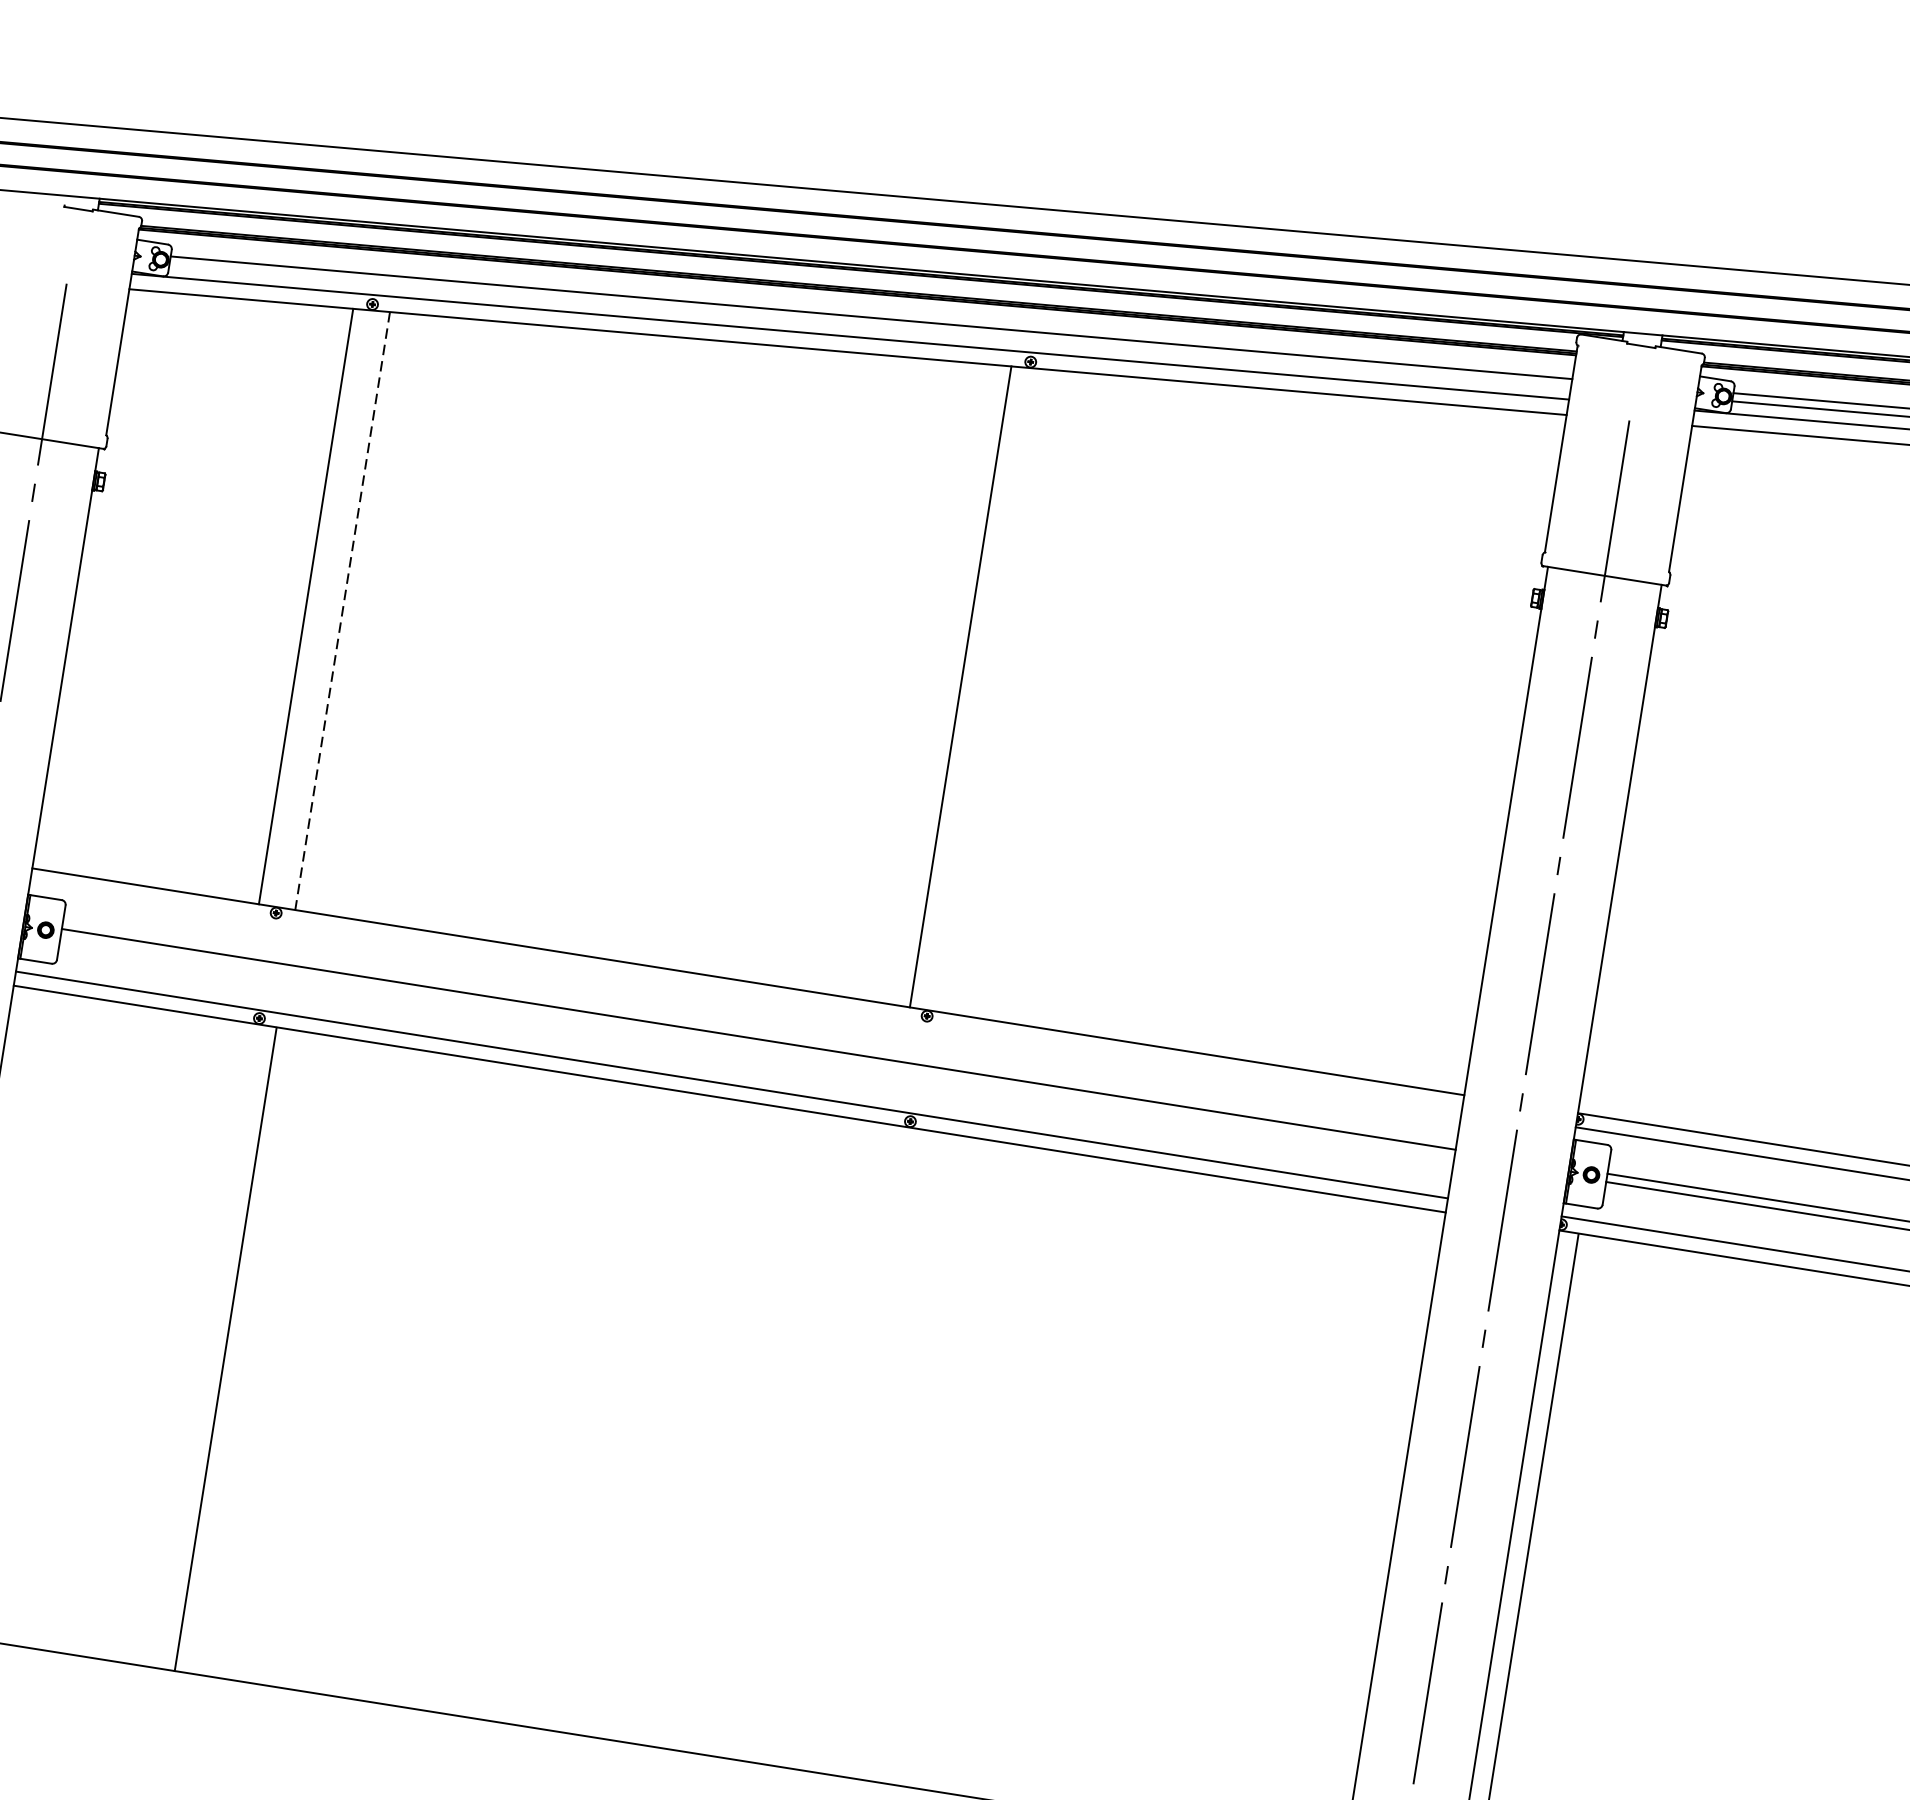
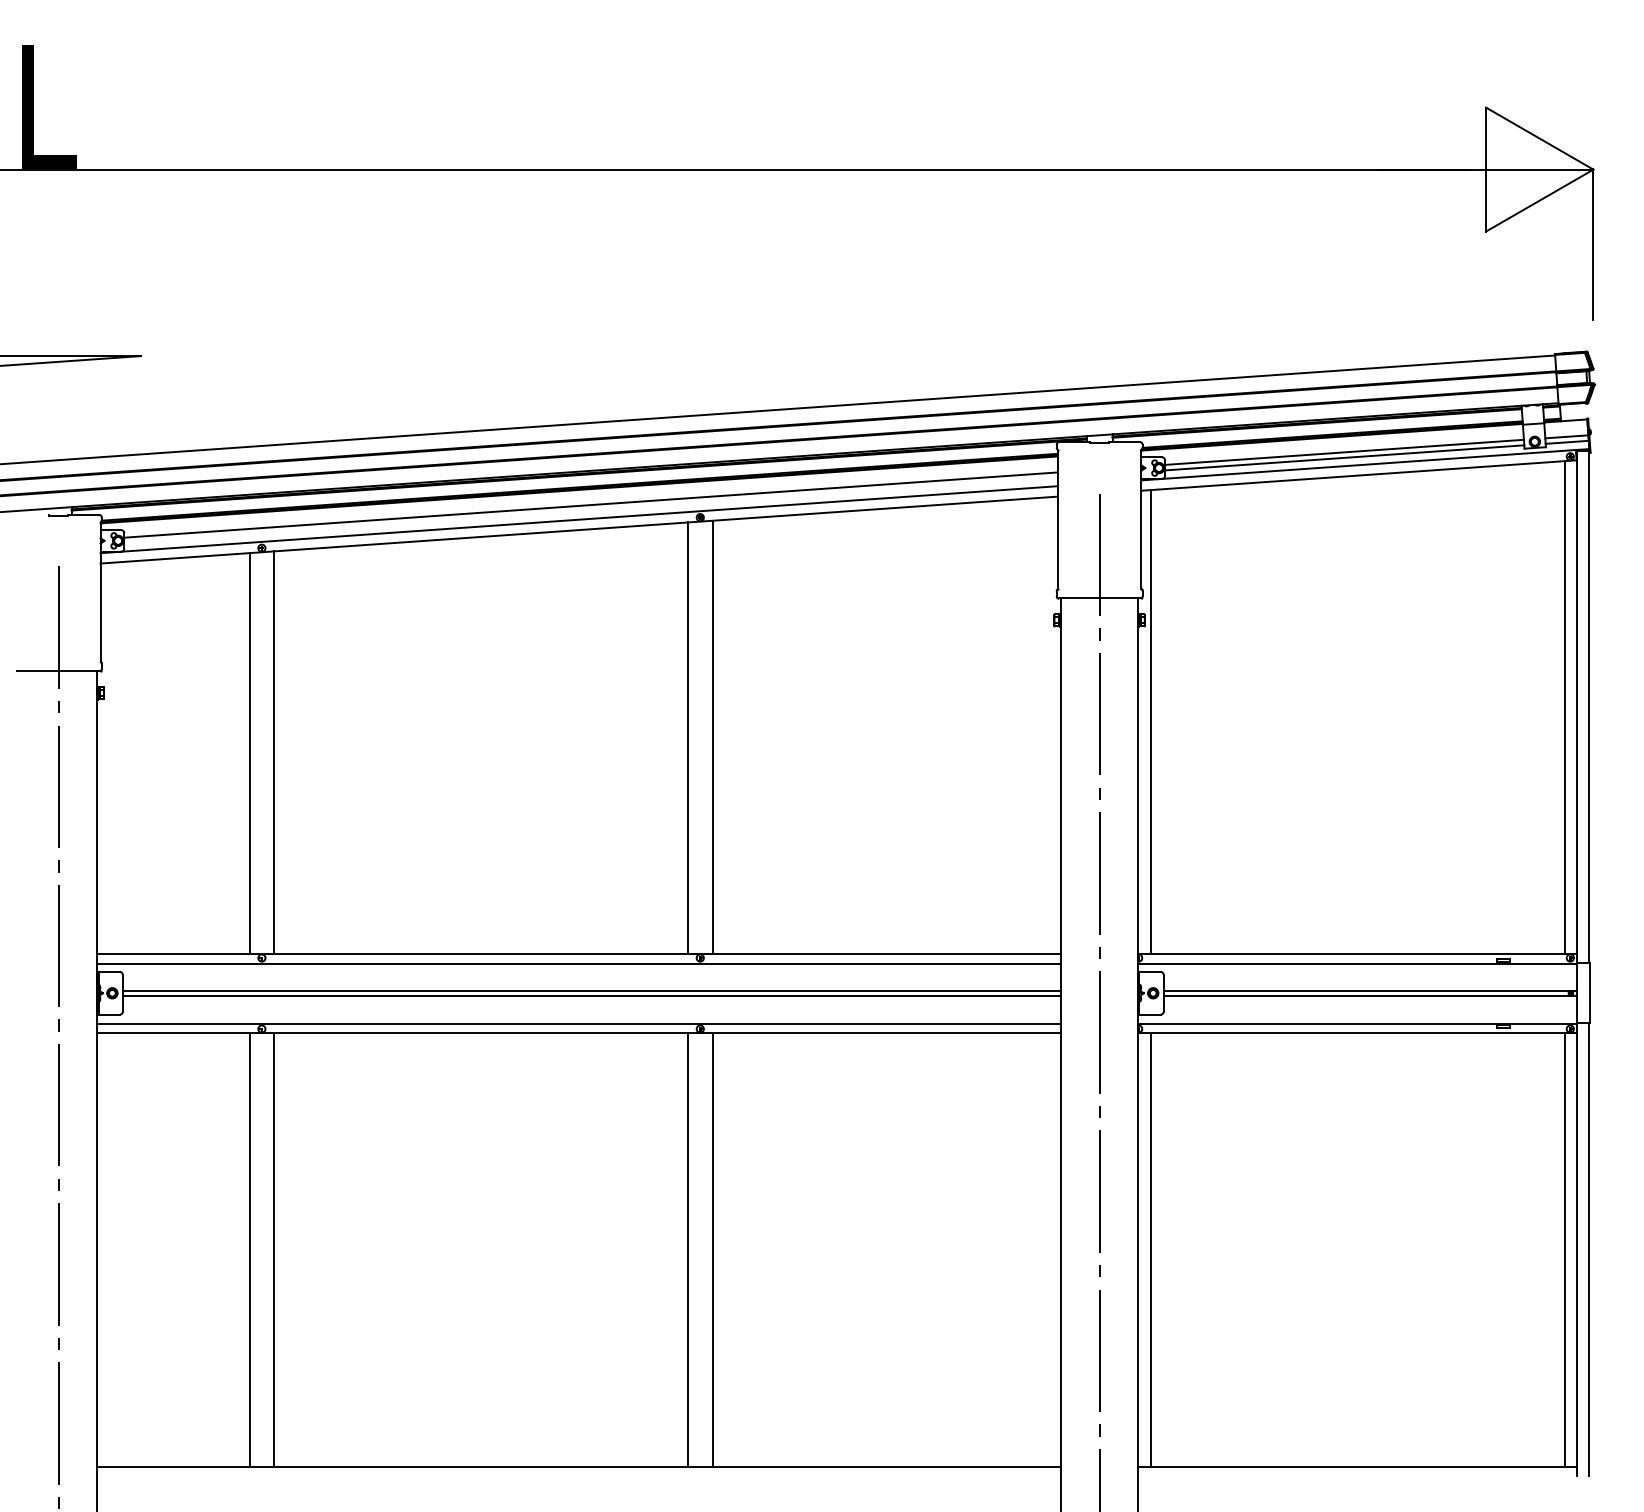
line: (342, 612) -> (274, 753), dashed -> solid
line: (997, 691) -> (712, 737), added
line: (1651, 772) -> (1150, 722), added
line: (746, 995) -> (579, 963), added
line: (756, 1047) -> (591, 996), added
line: (189, 1342) -> (249, 1249), added
line: (841, 1446) -> (688, 1249), added
line: (876, 1451) -> (712, 1249), added

